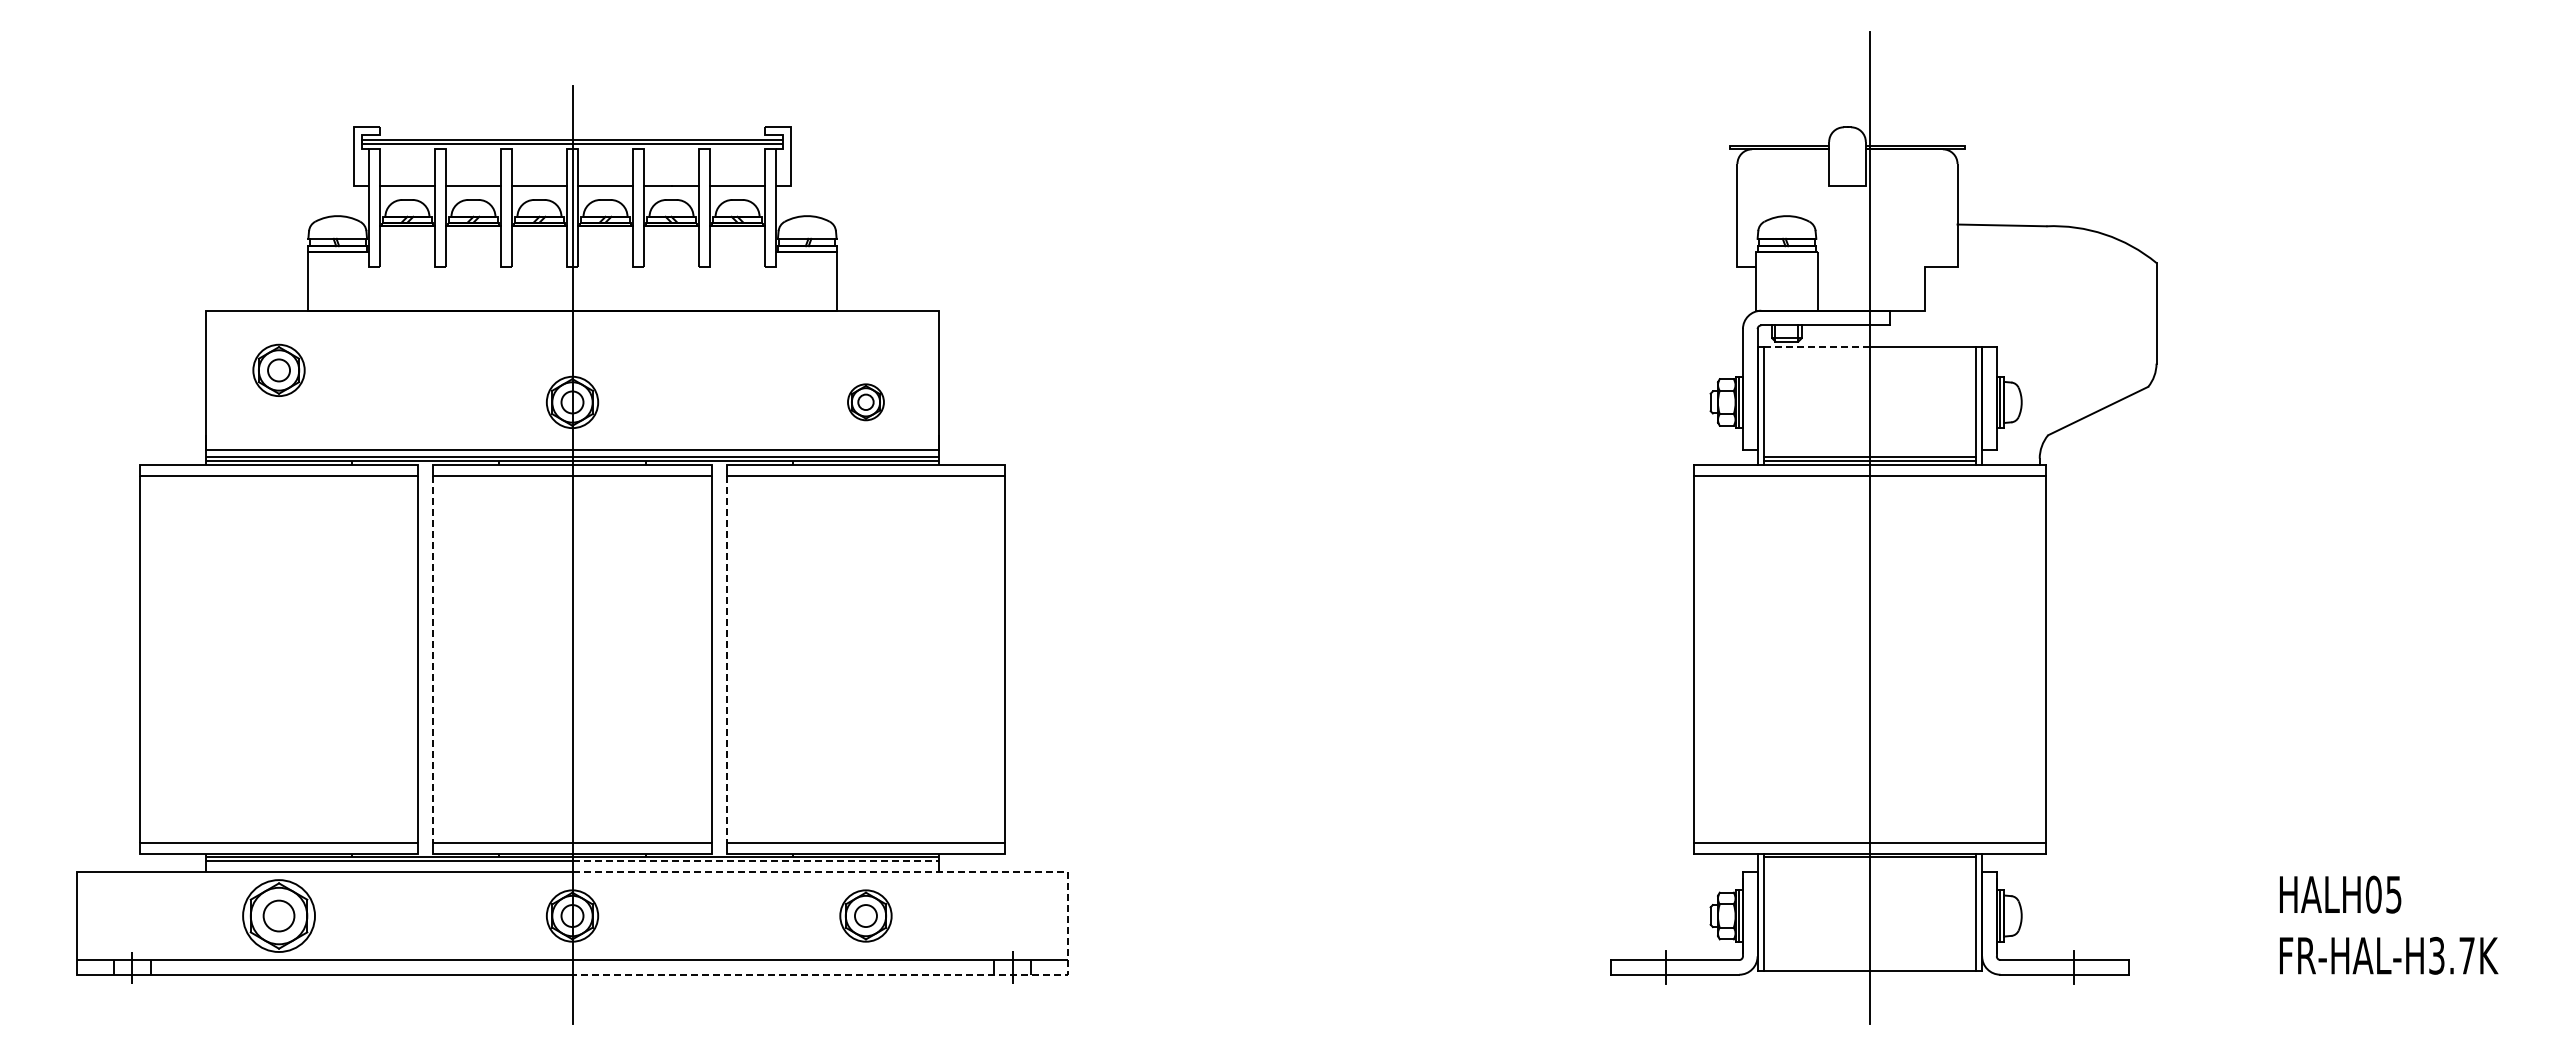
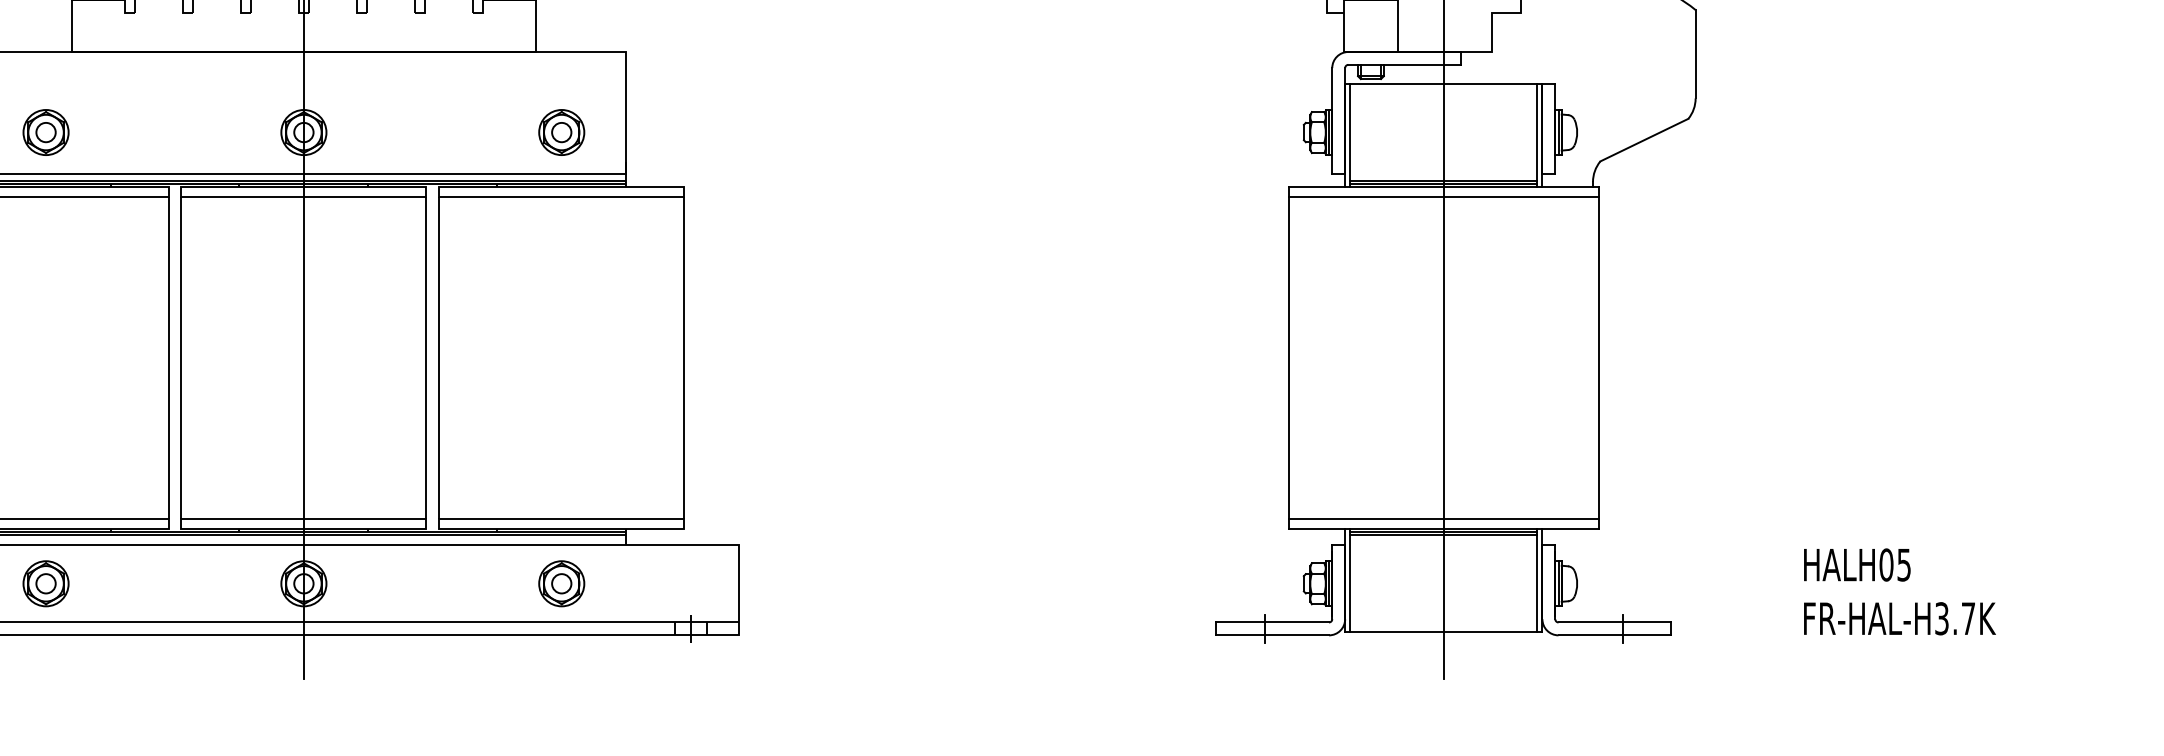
line: (1816, 347) -> (1396, 84), dashed -> solid
part: (278, 369) -> (45, 131), moved
part: (865, 401) -> (561, 131), size x1.43
line: (433, 659) -> (181, 358), dashed -> solid
line: (726, 659) -> (439, 358), dashed -> solid
line: (756, 861) -> (465, 535), dashed -> solid
line: (1869, 861) -> (1443, 535), added
part: (278, 915) -> (45, 583), size x0.71
line: (1067, 923) -> (738, 590), dashed -> solid

